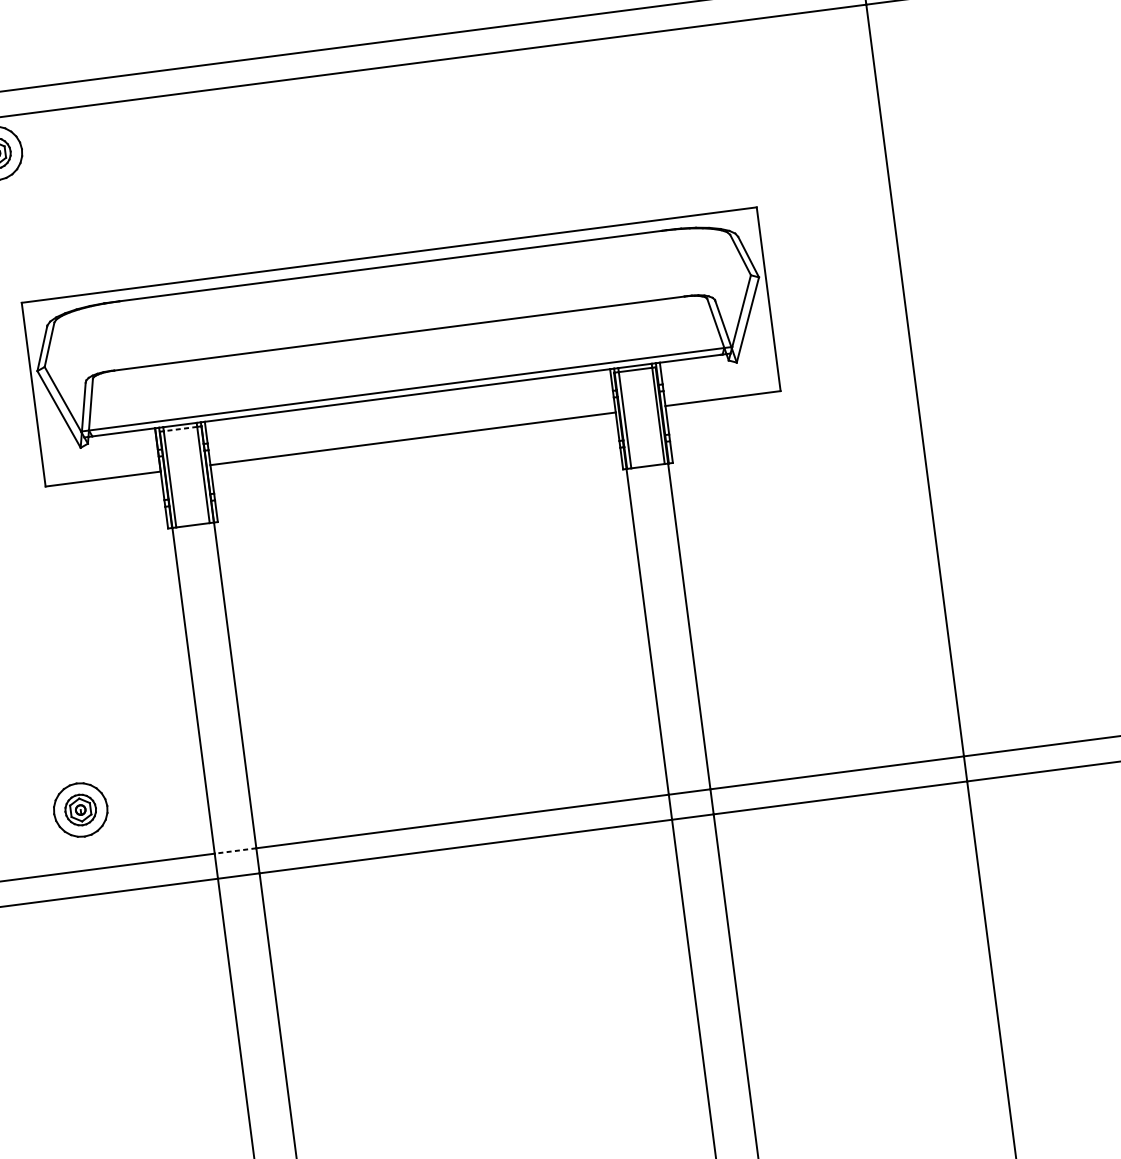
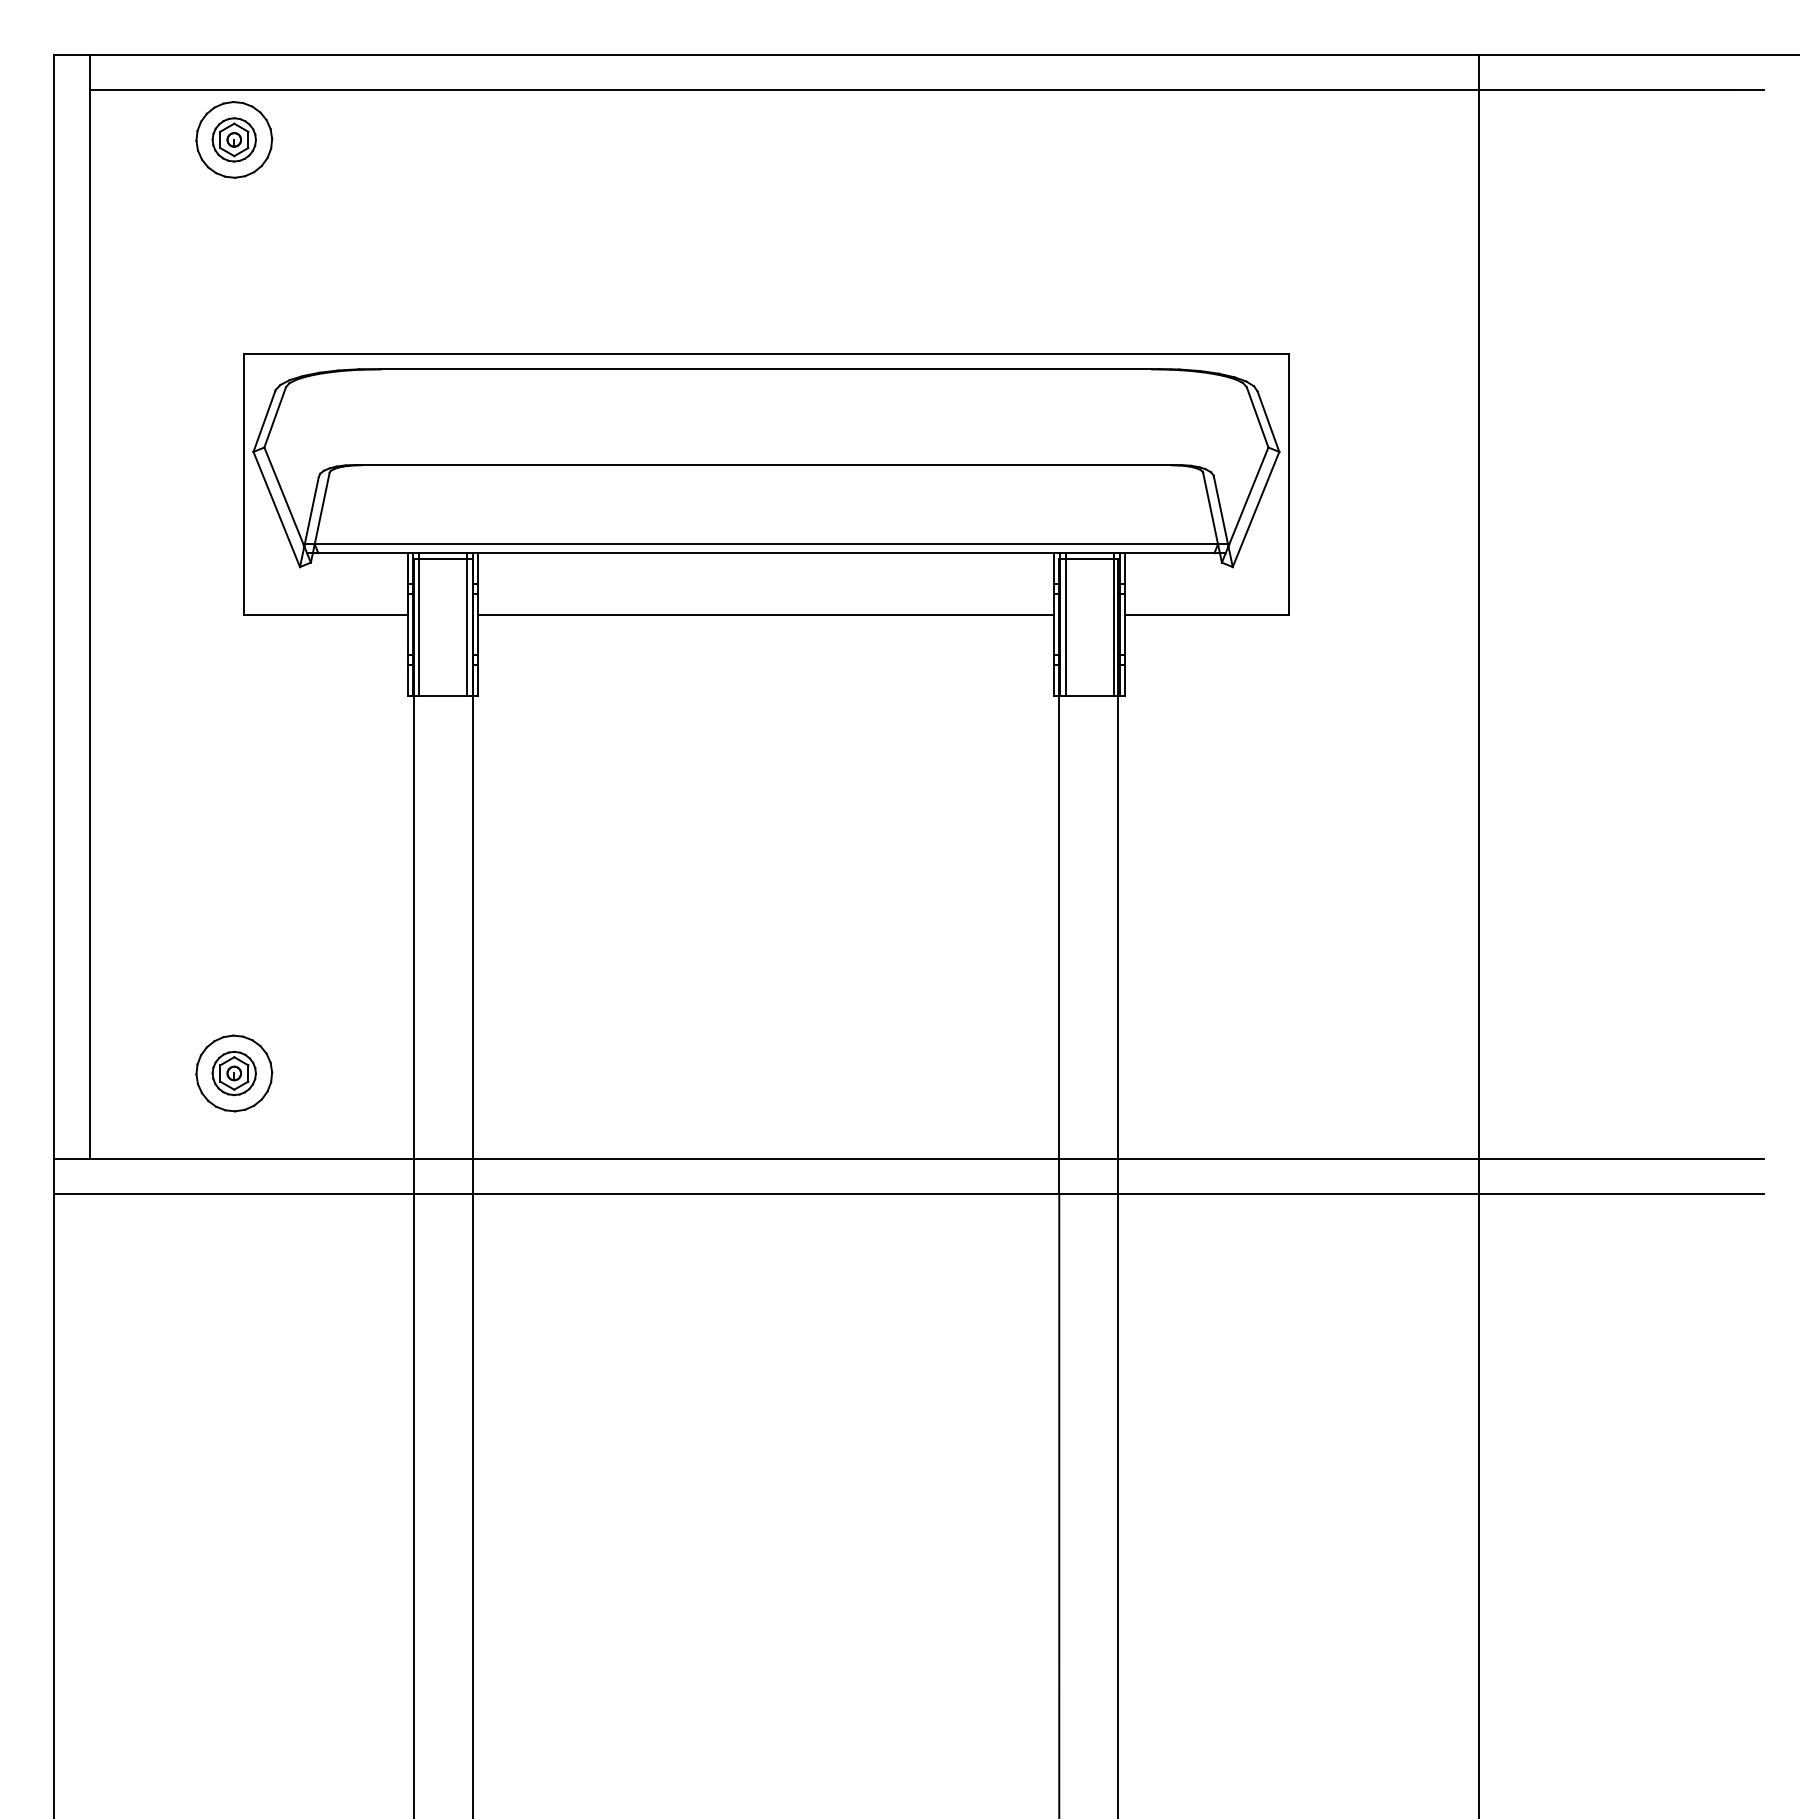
line: (180, 428) -> (442, 558), dashed -> solid
line: (235, 850) -> (443, 1158), dashed -> solid

